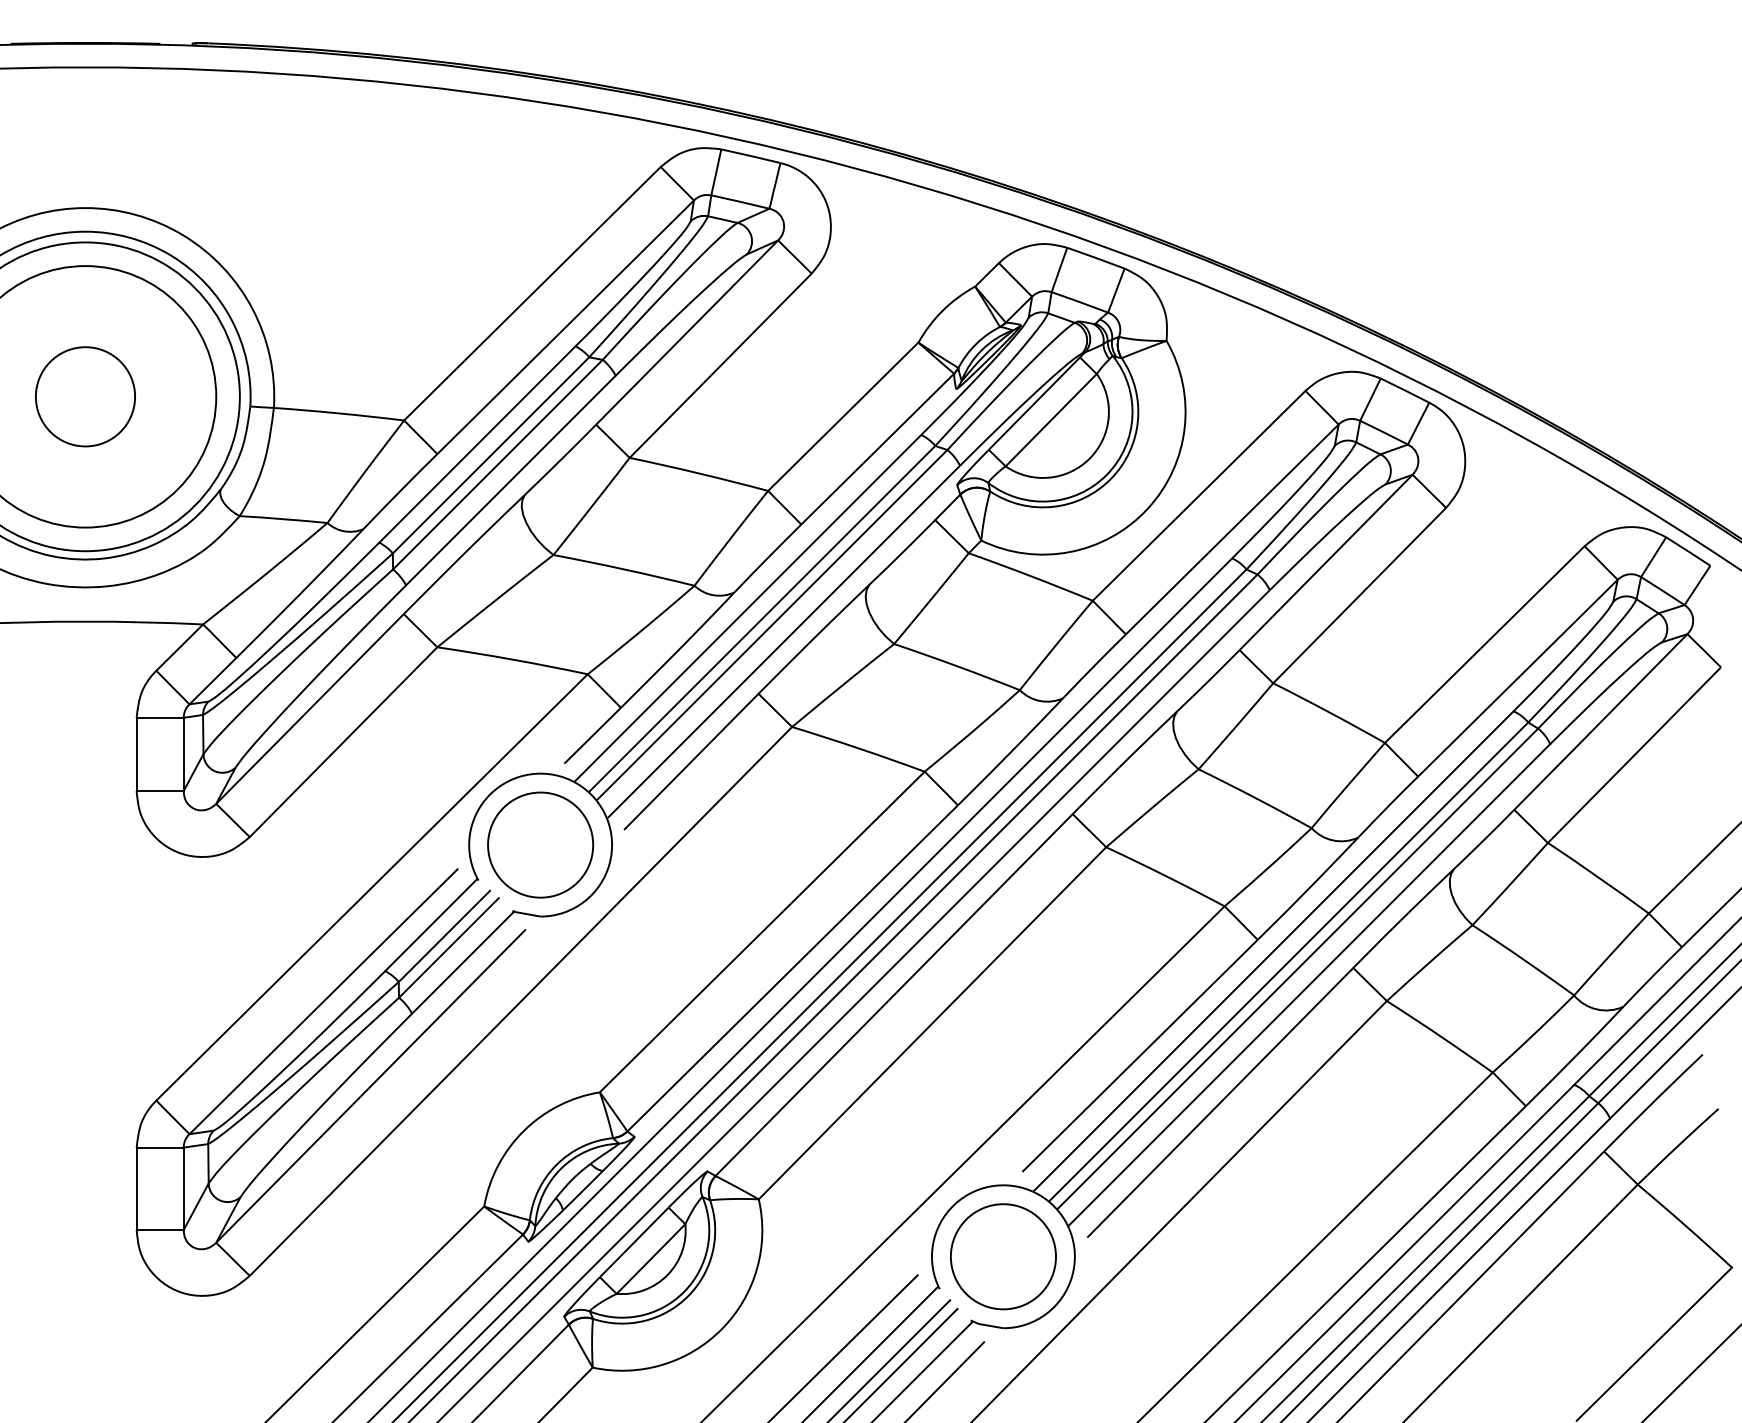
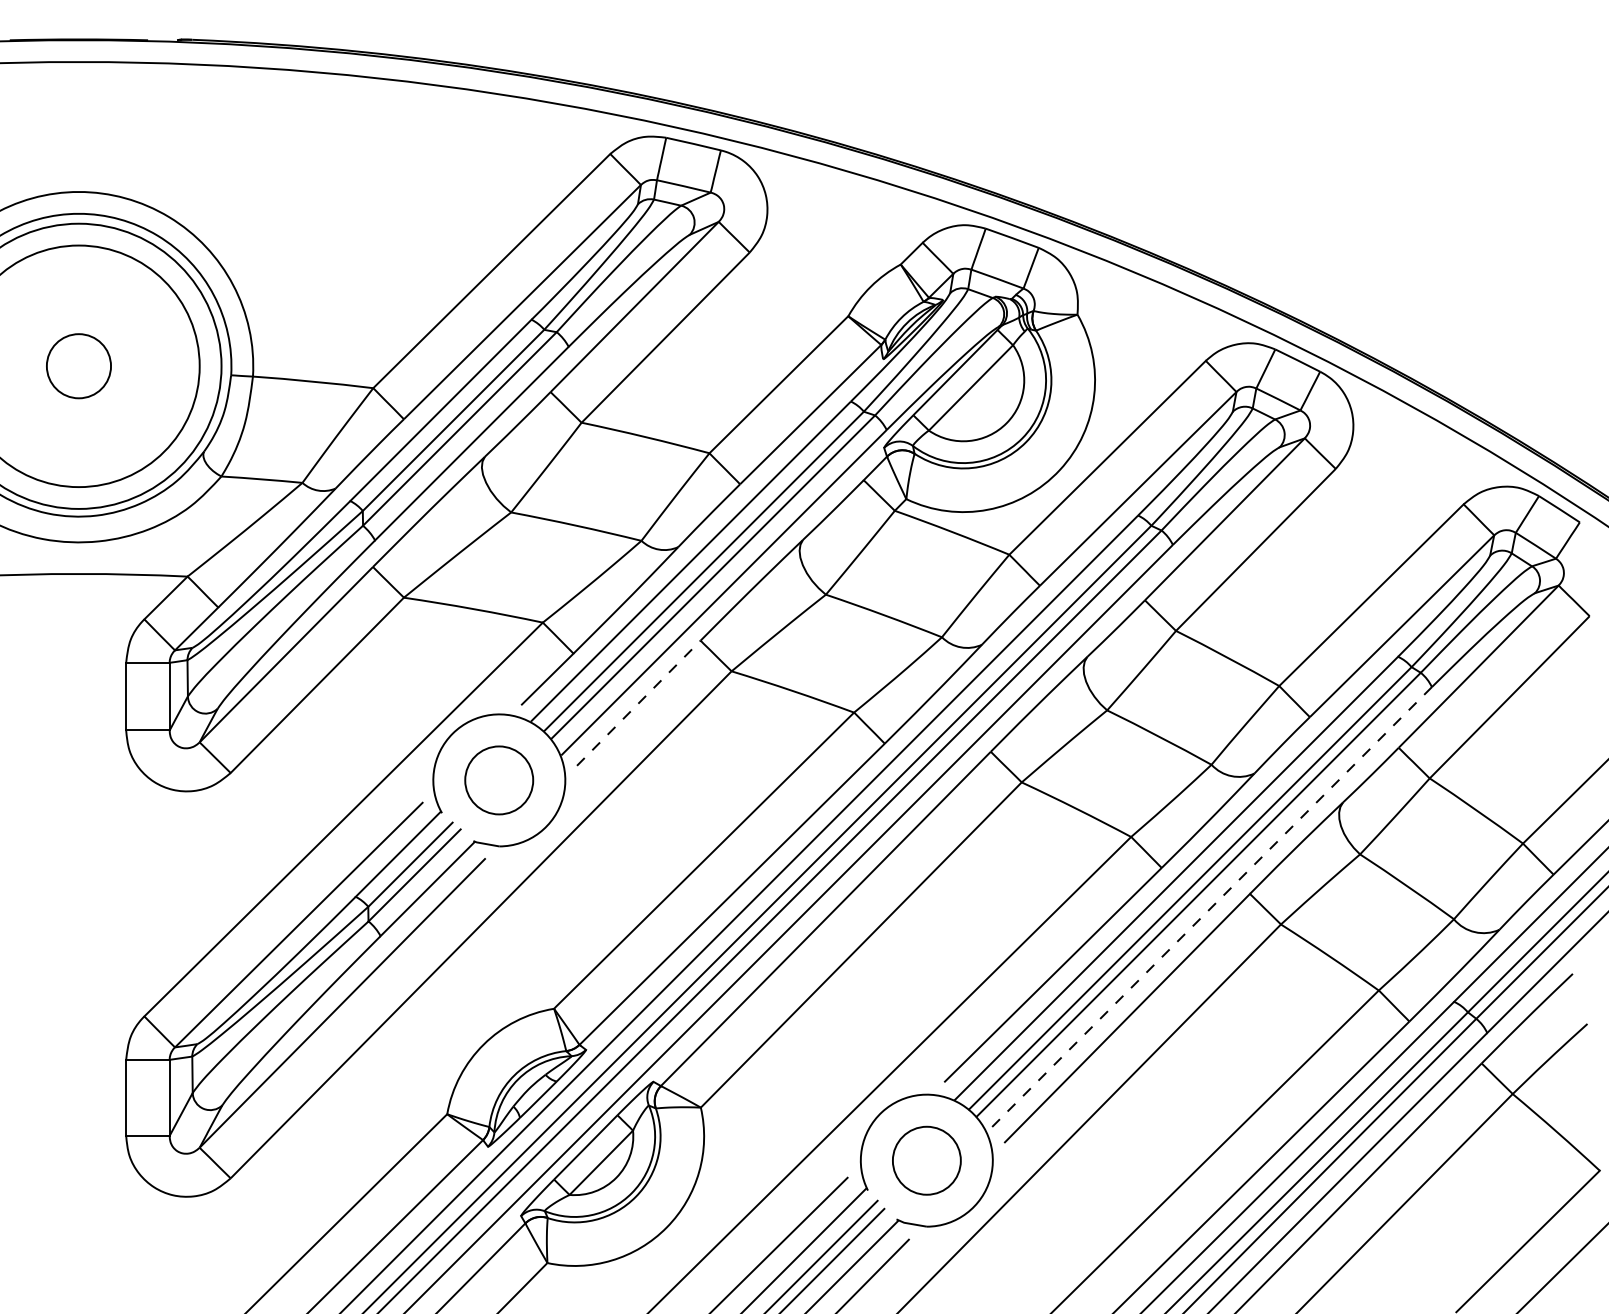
circle: (85, 395) -> (78, 365), size x0.7
line: (691, 761) -> (638, 703), solid -> dashed
circle: (539, 845) -> (498, 780), size x0.7
line: (1309, 984) -> (1209, 909), solid -> dashed
circle: (1003, 1256) -> (926, 1160), size x0.7

